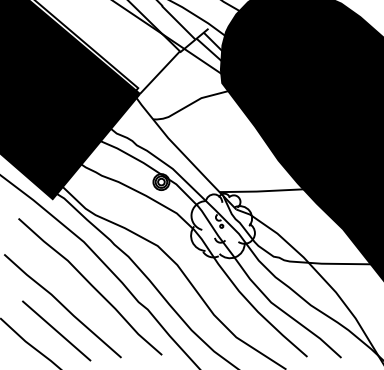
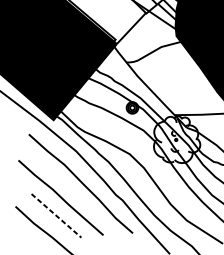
line: (56, 331) -> (56, 216), solid -> dashed

